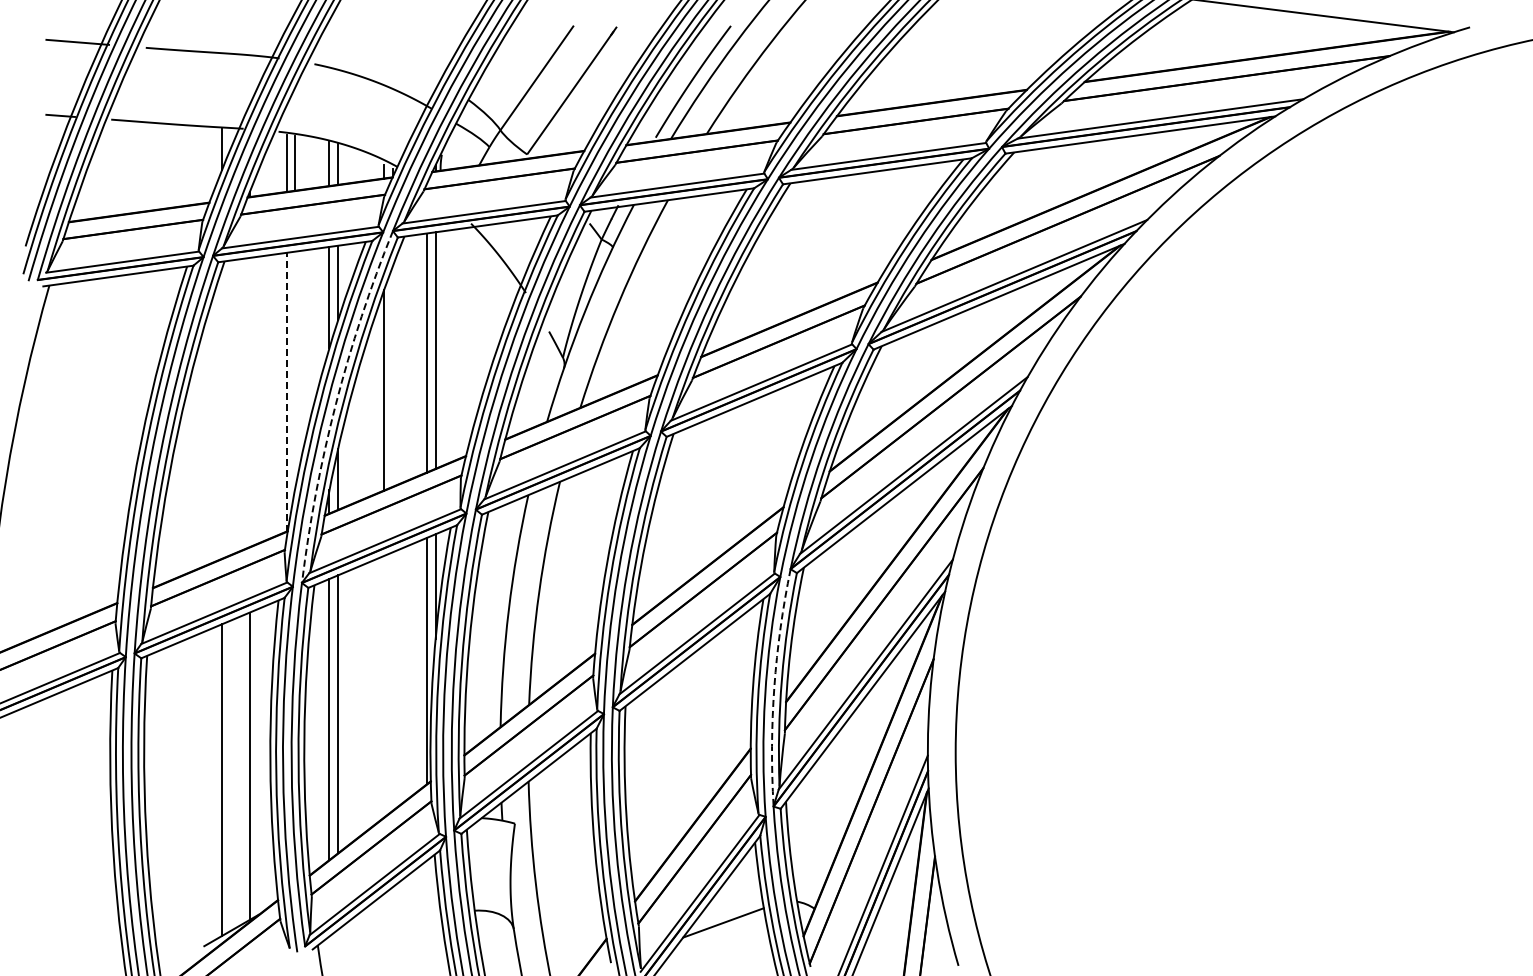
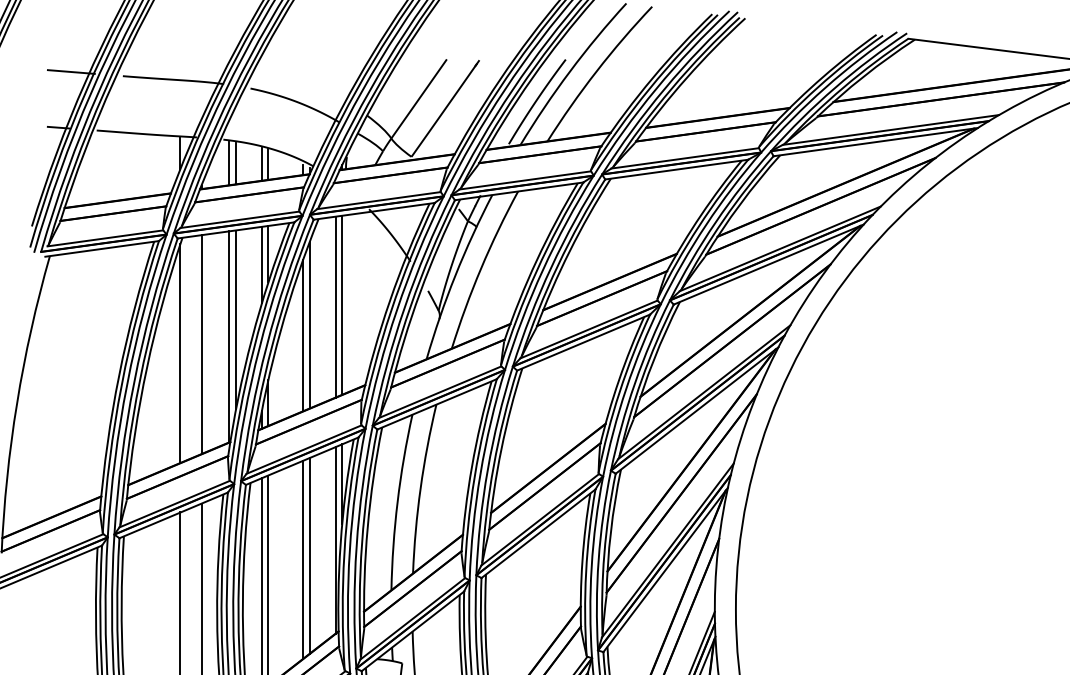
line: (295, 369) -> (236, 319), added
line: (392, 376) -> (309, 324), added
line: (286, 391) -> (229, 336), dashed -> solid
line: (249, 402) -> (201, 344), added
arc: (335, 404) -> (266, 346), dashed -> solid
line: (221, 413) -> (180, 352), added
line: (392, 681) -> (309, 555), added
line: (384, 686) -> (303, 559), added
arc: (774, 687) -> (598, 560), dashed -> solid

